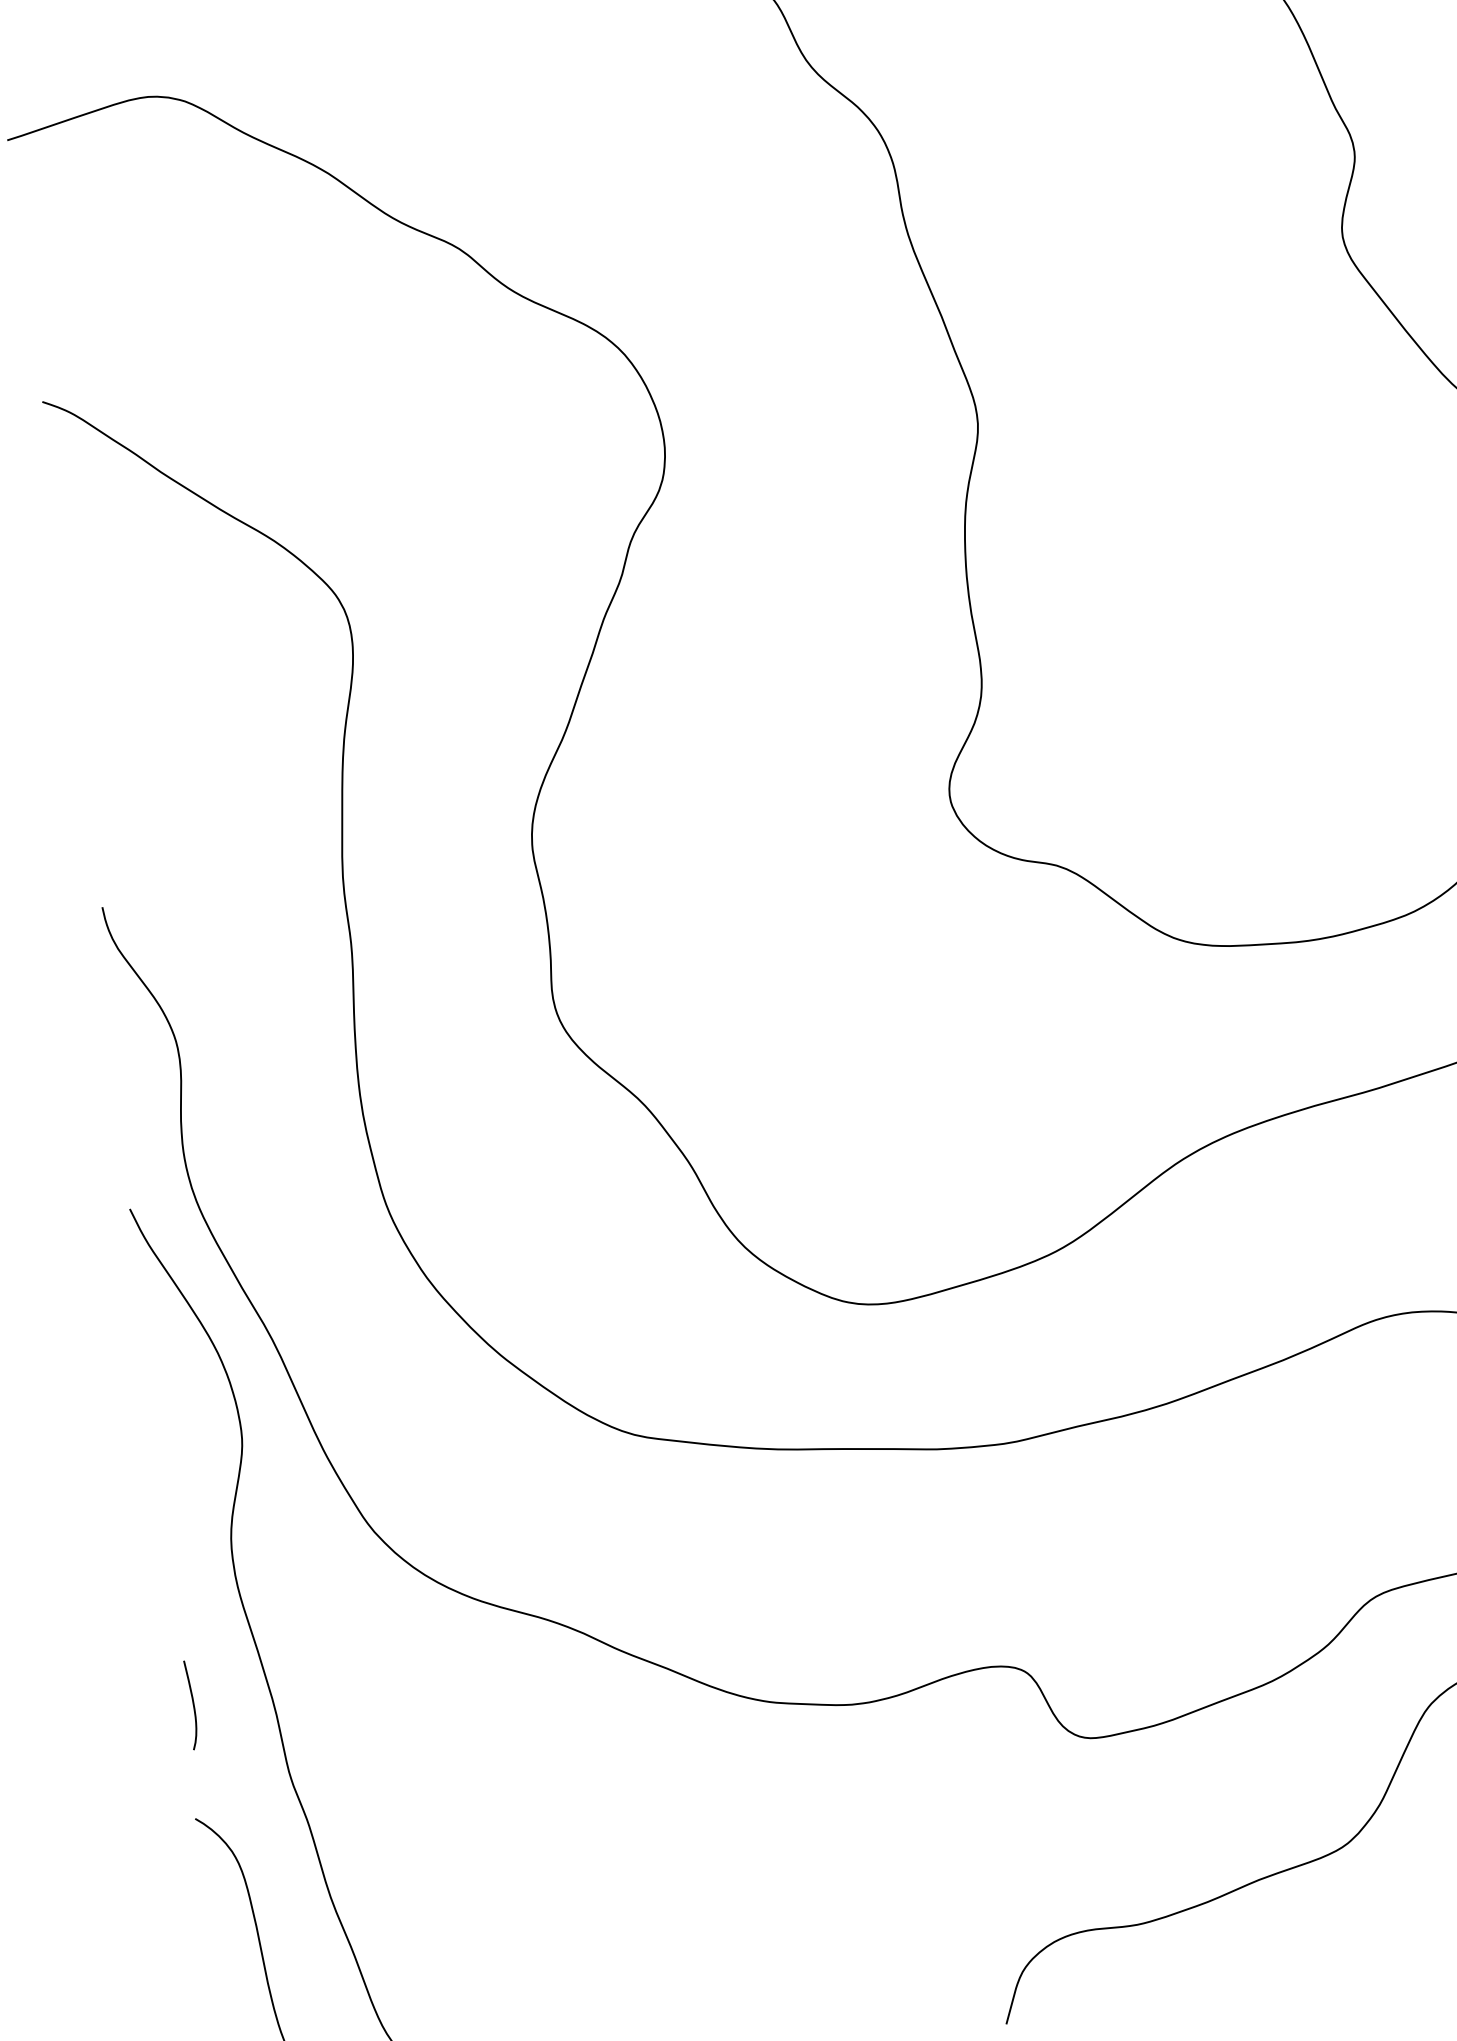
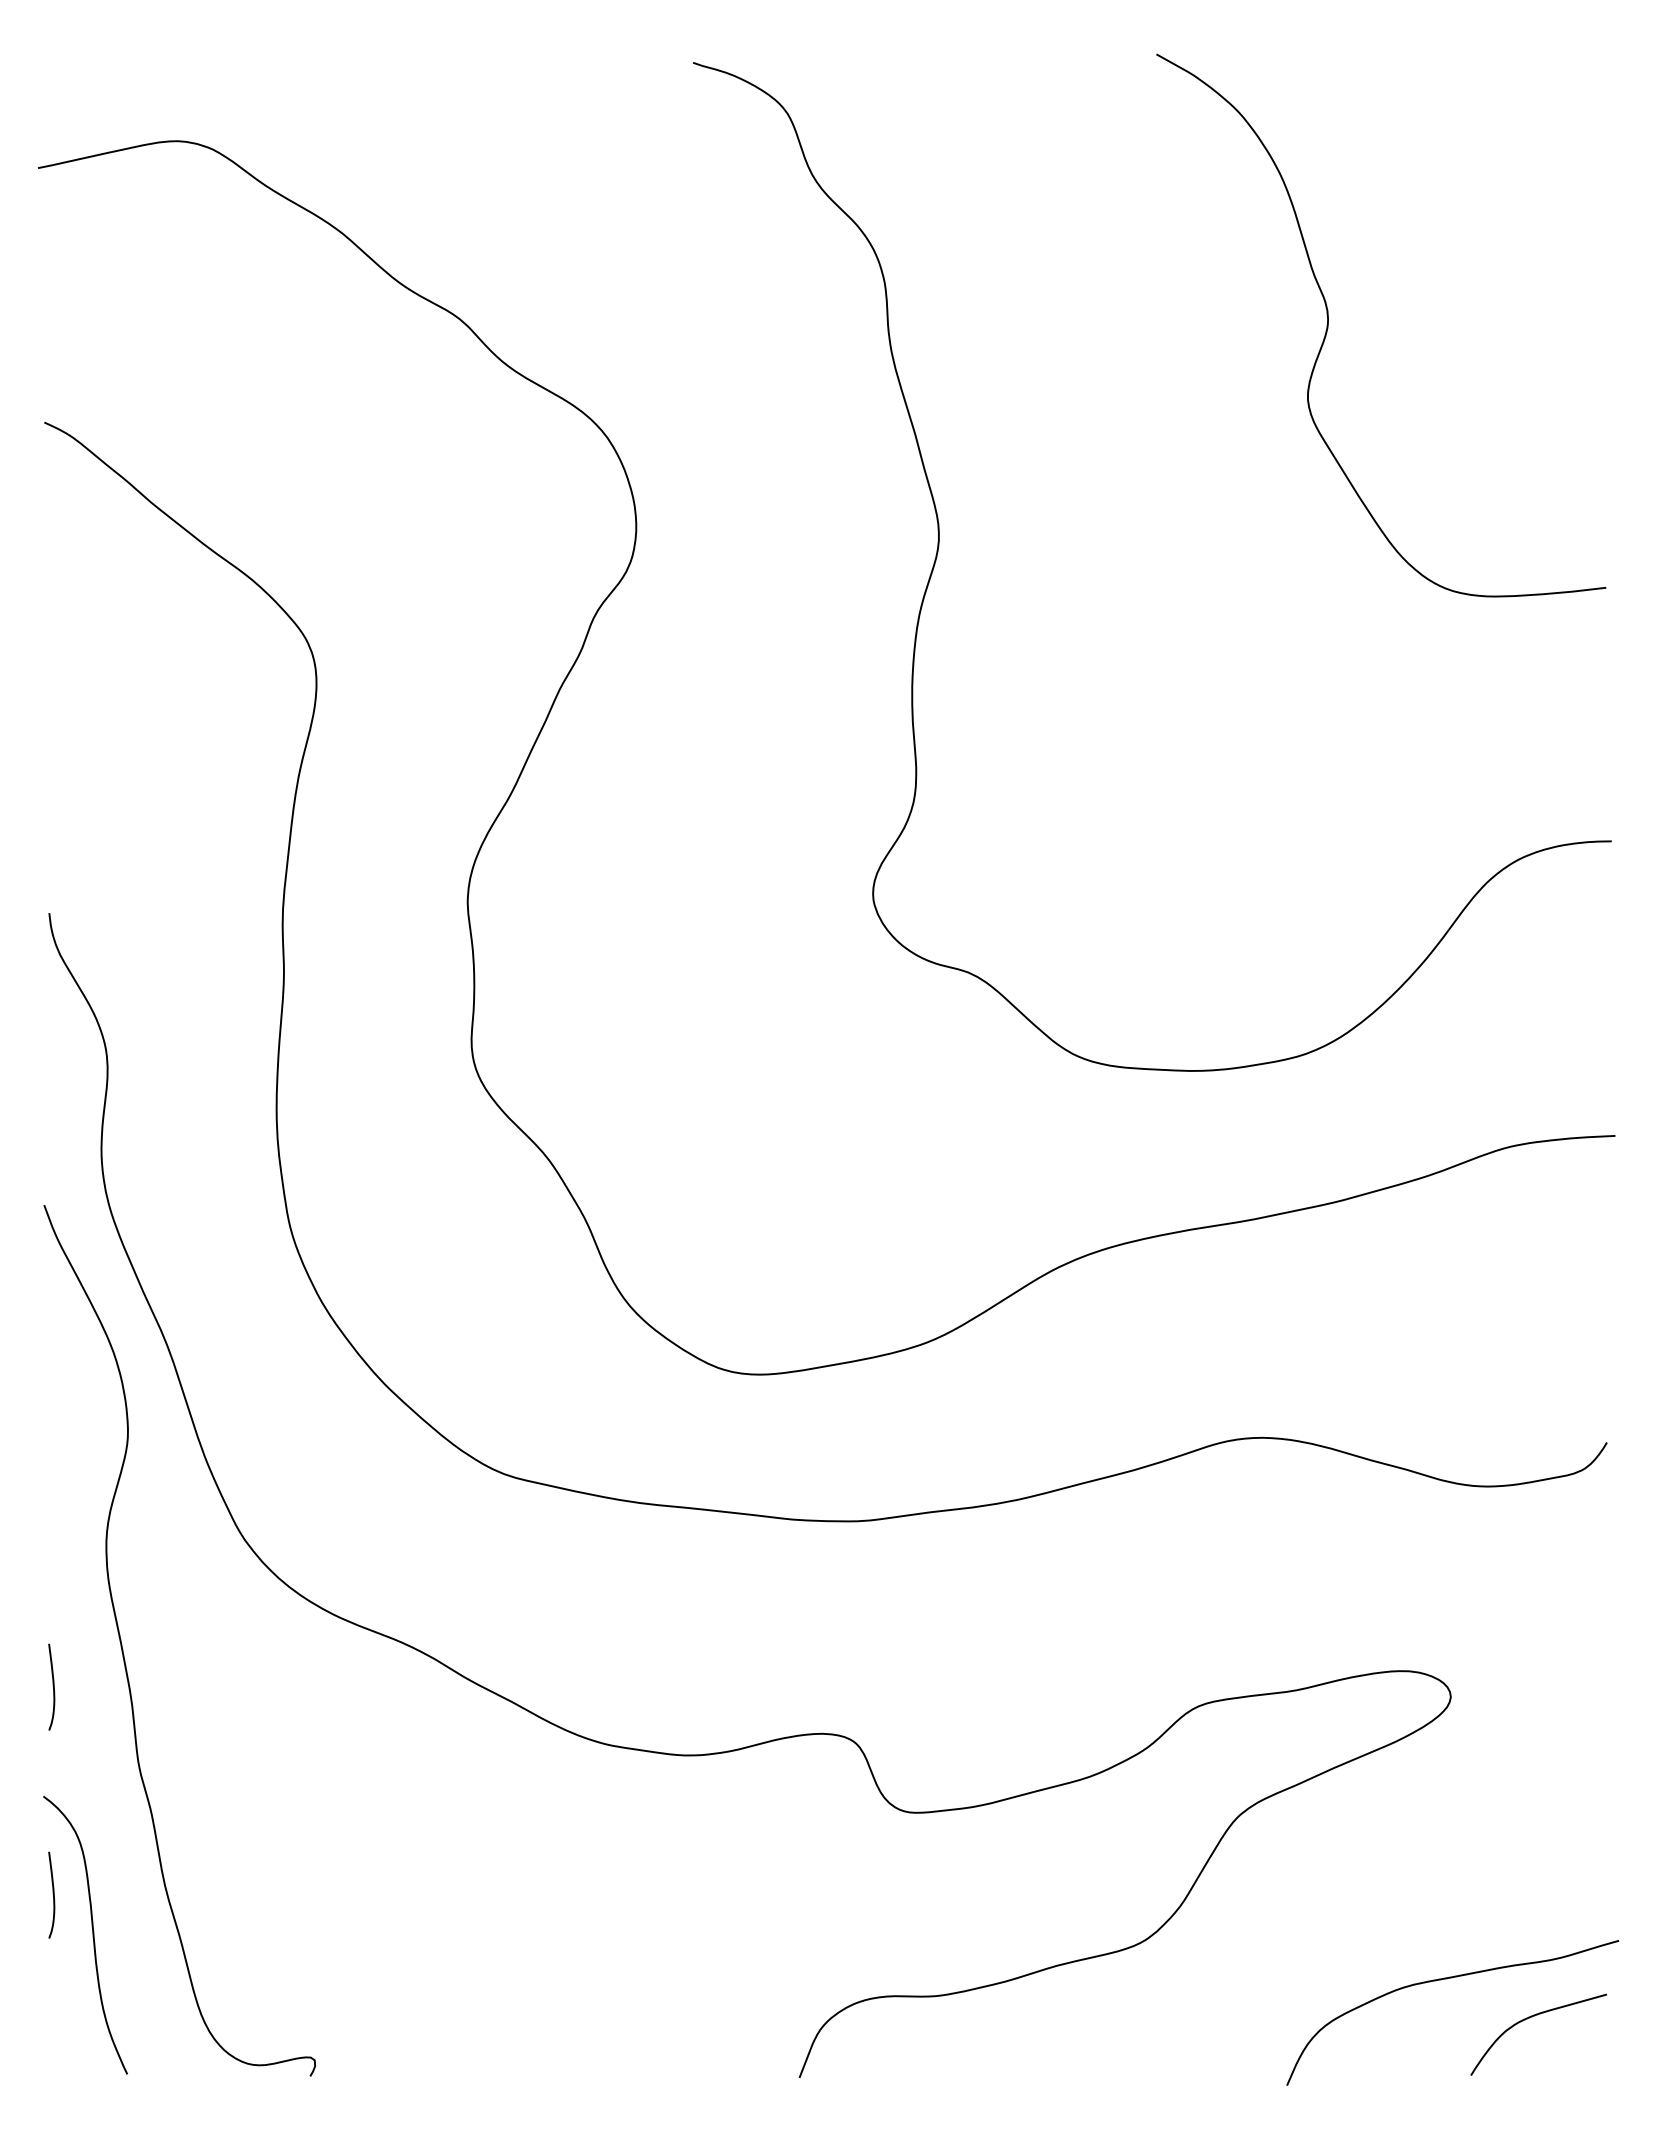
curve: (215, 1918) -> (52, 1894), added

